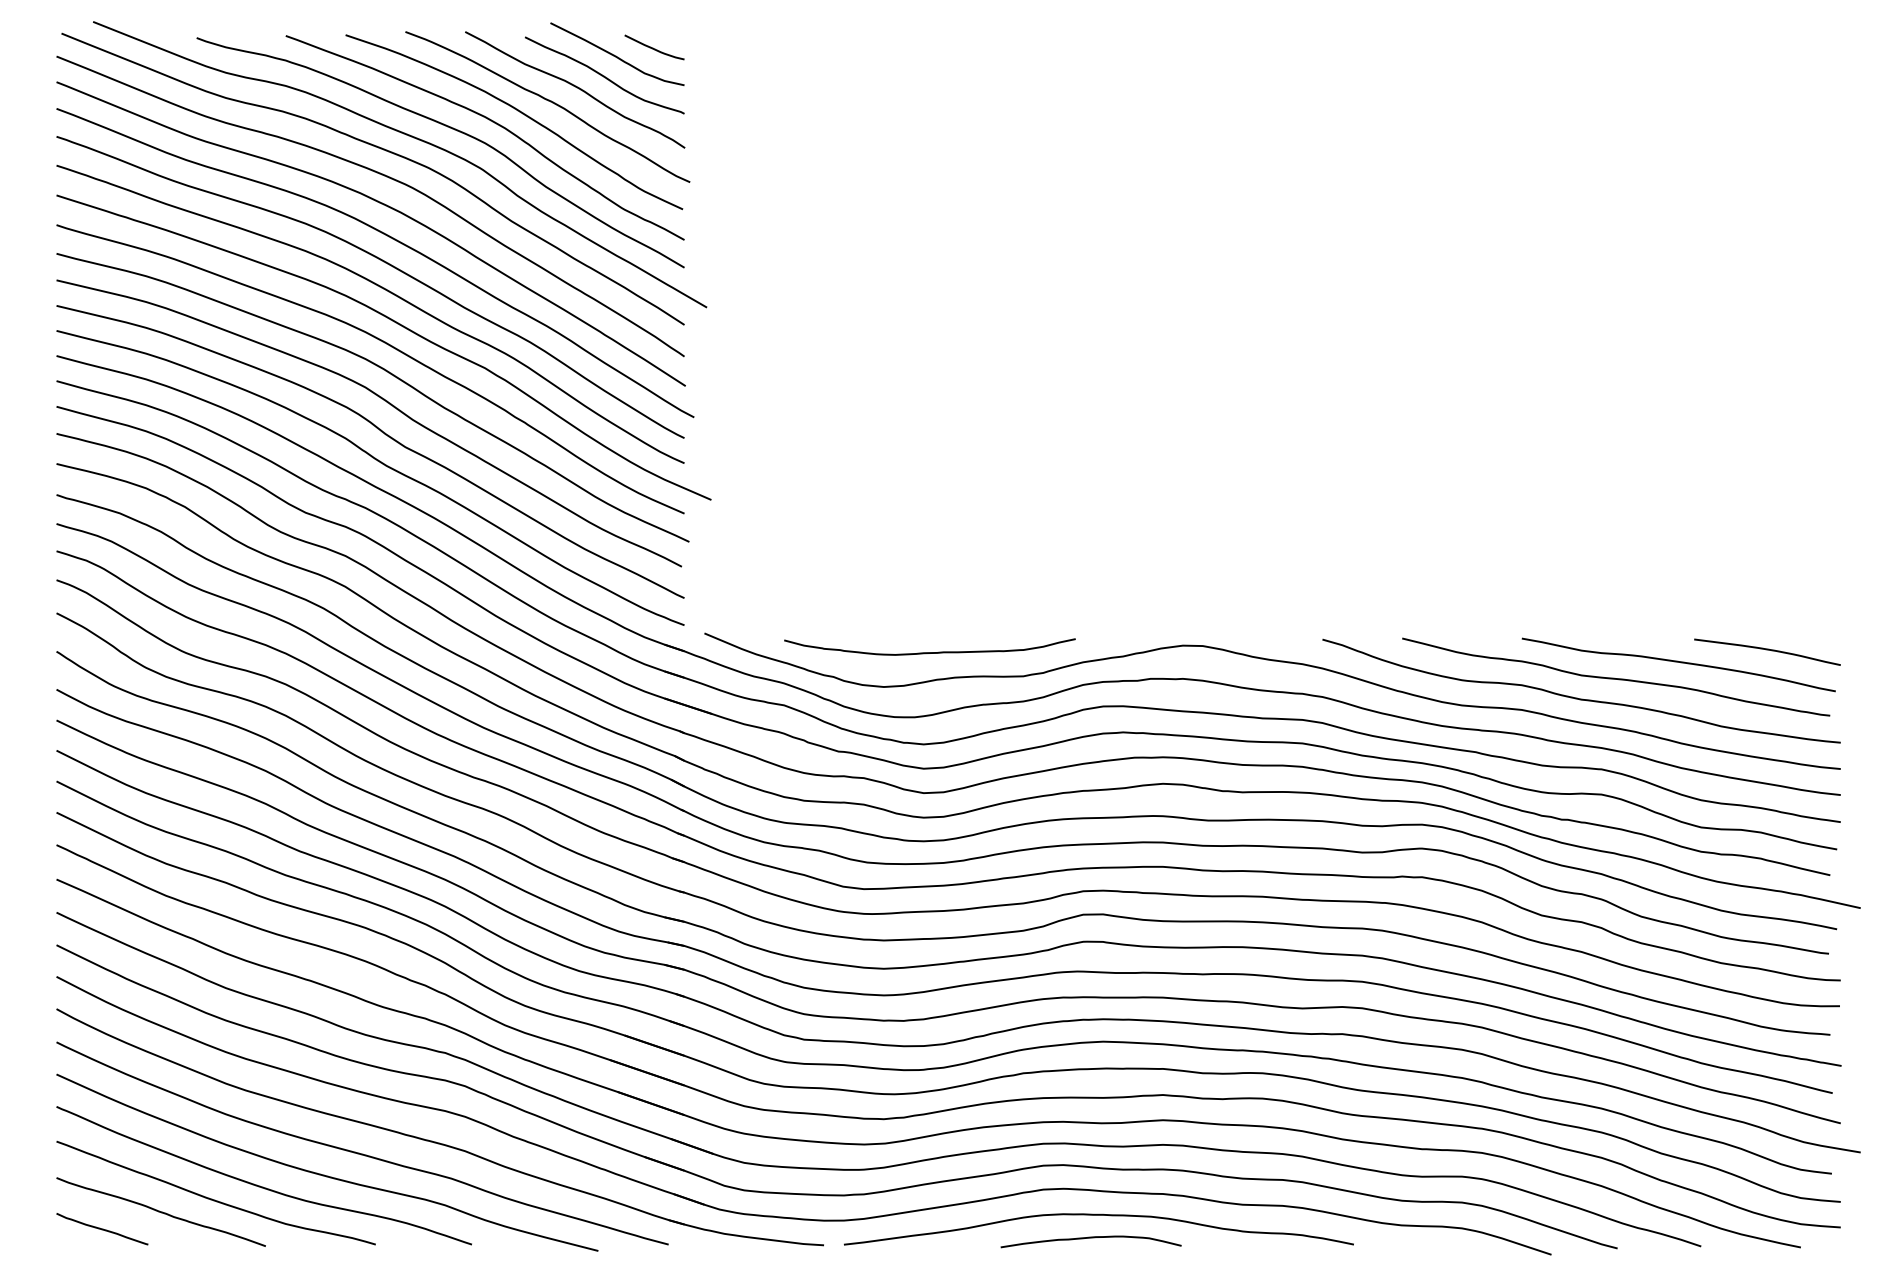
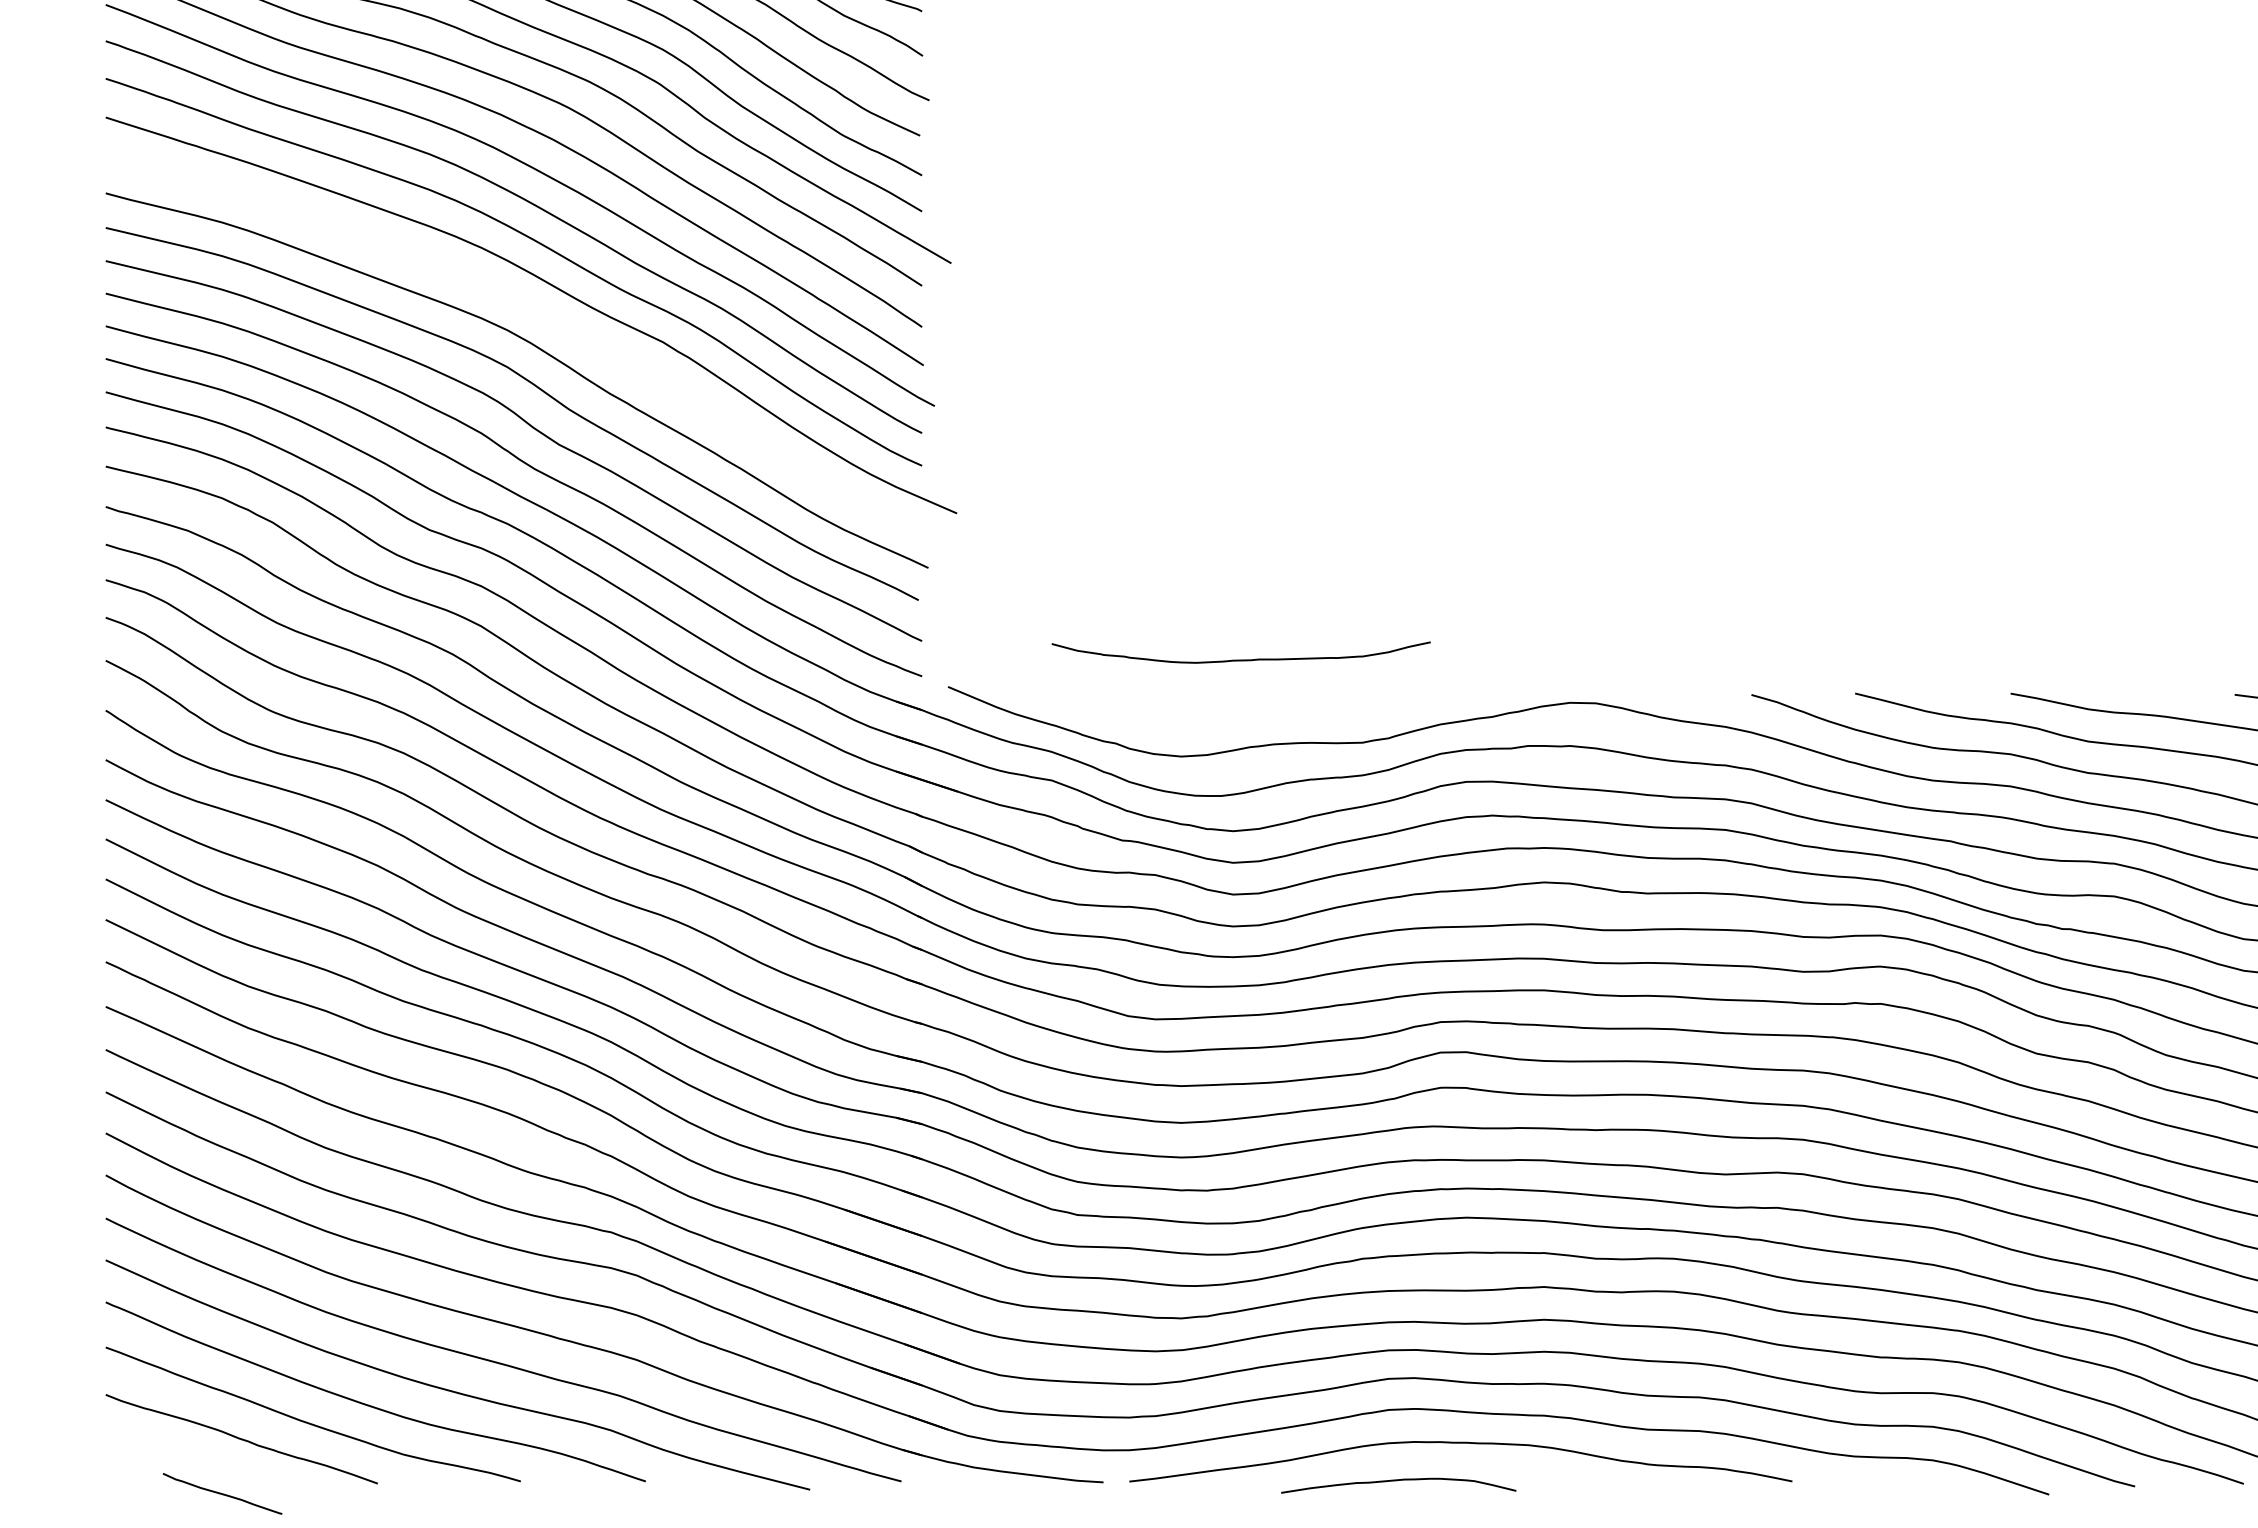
curve: (384, 343) -> (532, 310), removed
curve: (929, 652) -> (1240, 659), moved
curve: (102, 1229) -> (222, 1494), moved
curve: (1090, 1238) -> (1397, 1481), moved

